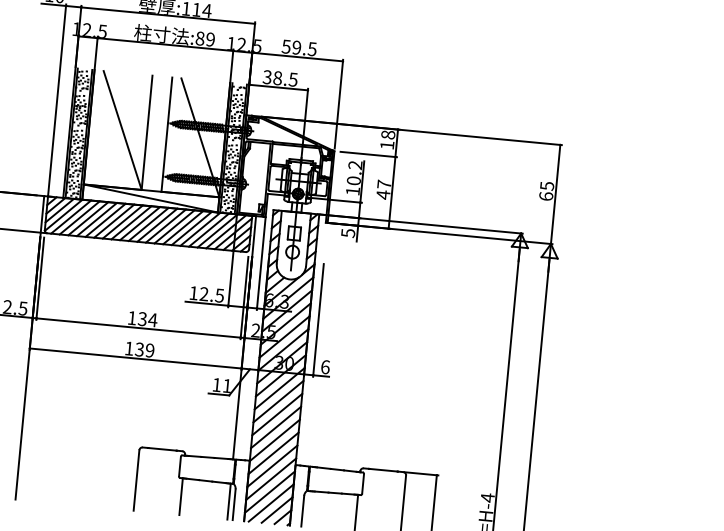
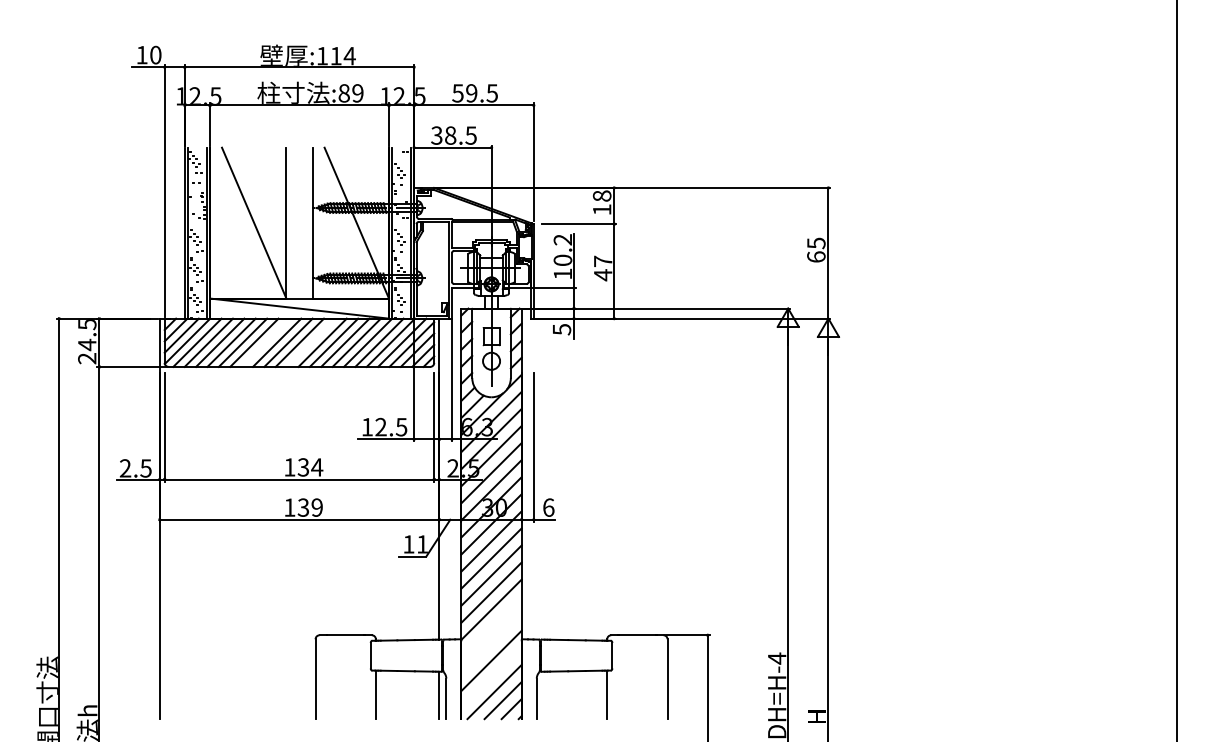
line: (122, 221) -> (265, 342), removed
line: (157, 225) -> (311, 342), removed
line: (273, 453) -> (491, 626), removed
line: (272, 466) -> (491, 643), removed
line: (269, 491) -> (491, 677), removed

